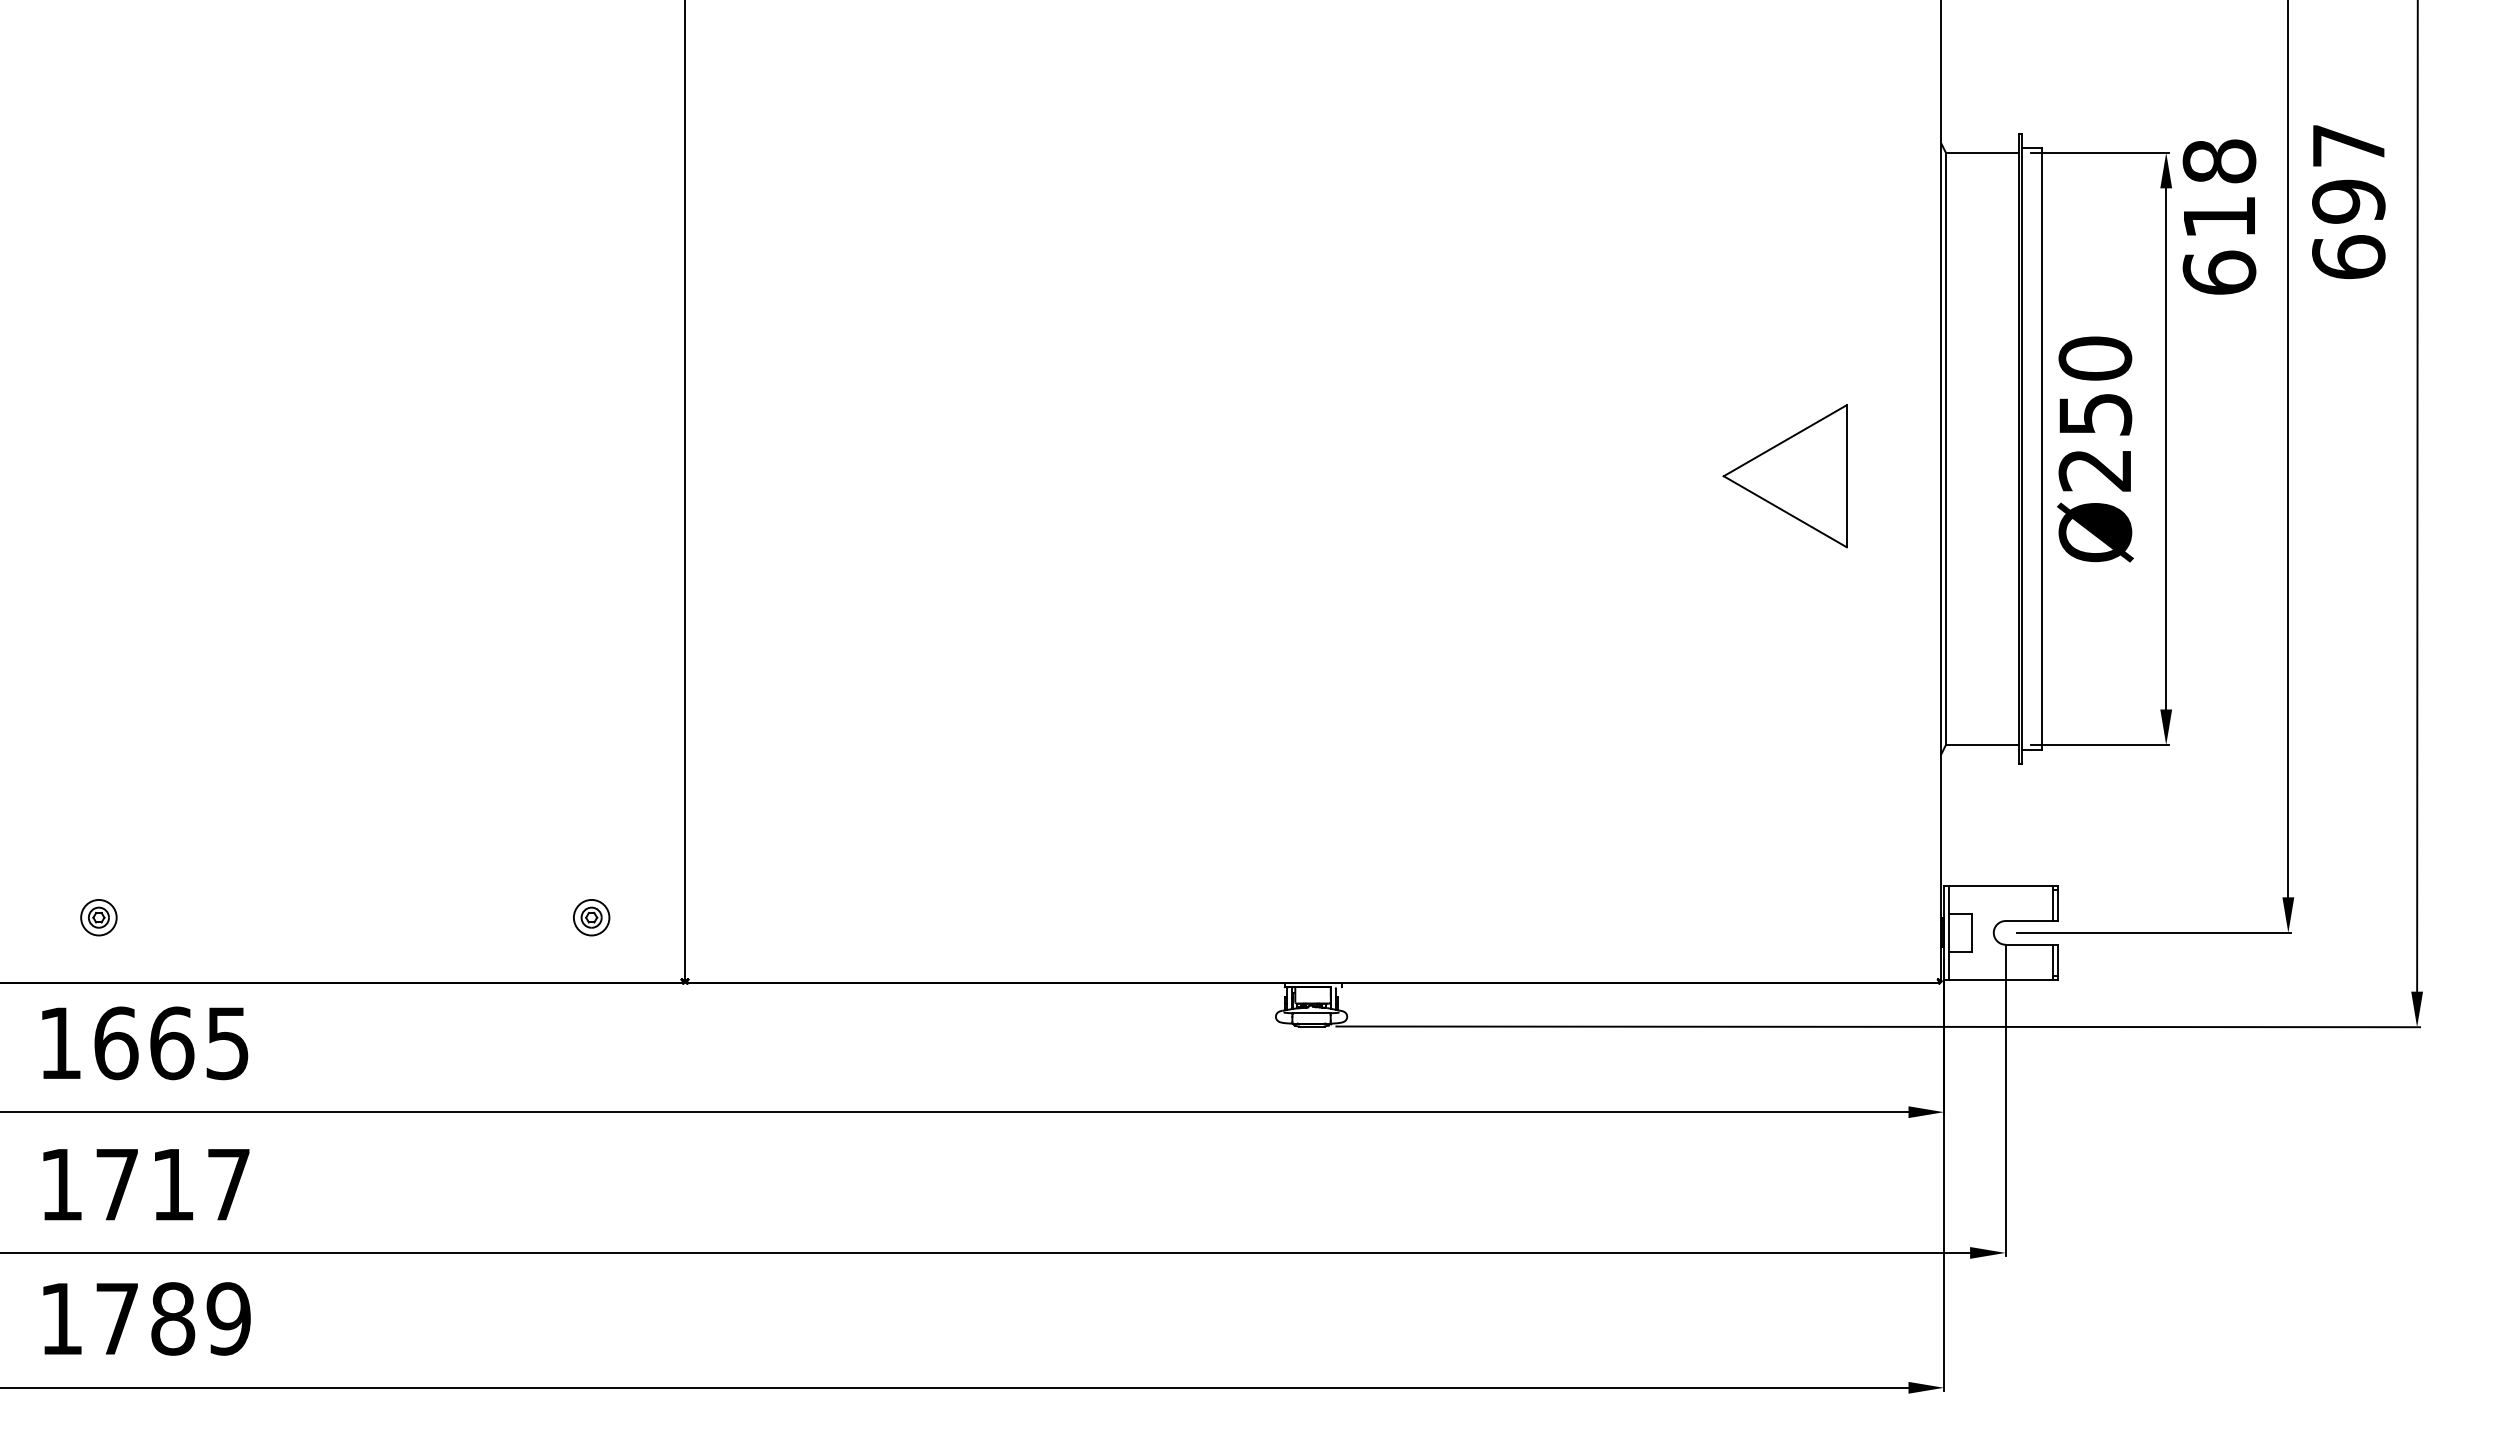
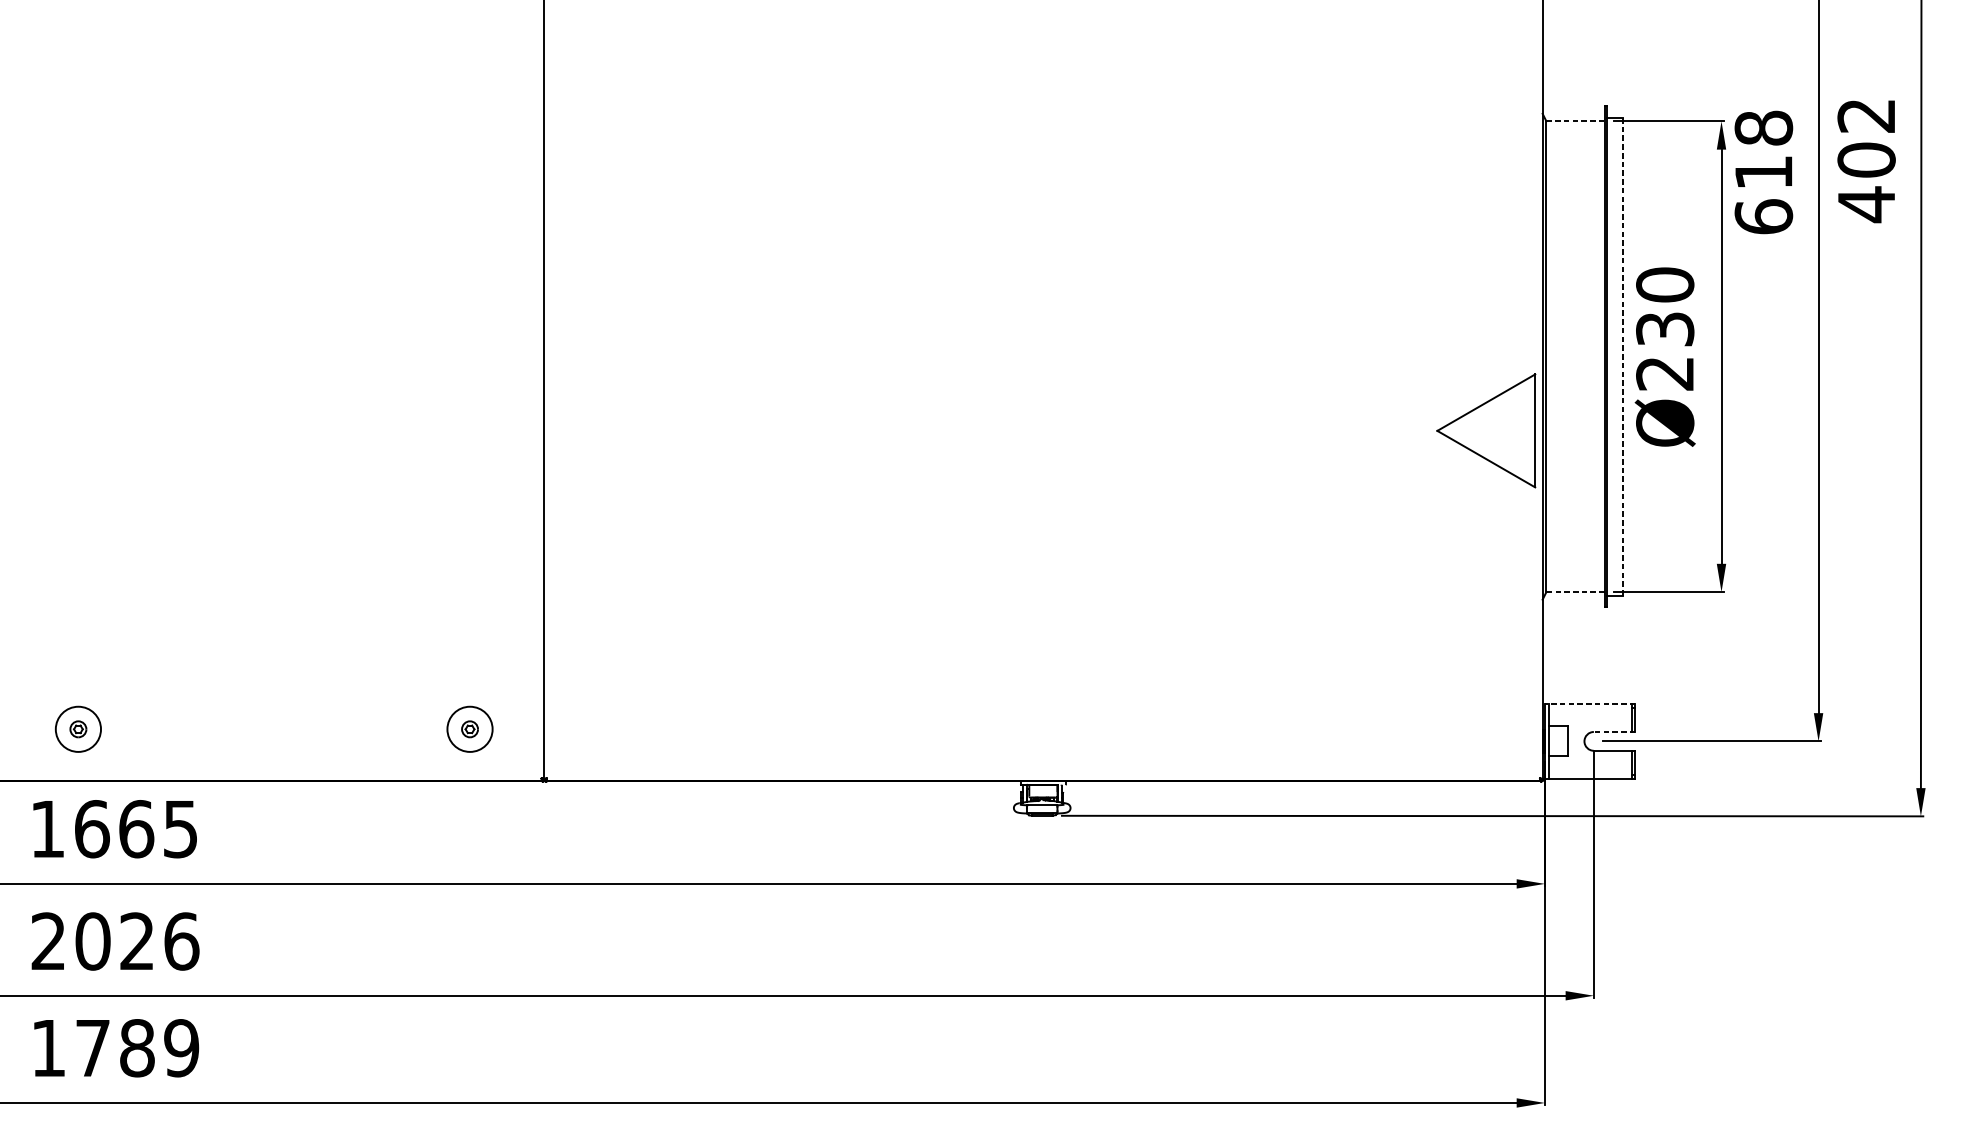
line: (1982, 152) -> (1575, 121), solid -> dashed
text: (2348, 202) -> (1866, 160), 697 -> 402
text: (2094, 414) -> (1664, 329), Ø250 -> Ø230
line: (2042, 448) -> (1623, 356), solid -> dashed
part: (1784, 476) -> (1485, 431), moved
line: (1982, 745) -> (1575, 592), solid -> dashed
line: (2000, 885) -> (1589, 703), solid -> dashed
circle: (98, 917) -> (78, 729), size x1.6
circle: (591, 917) -> (469, 729), size x1.6
line: (2031, 921) -> (1614, 732), solid -> dashed
text: (145, 1184) -> (115, 941), 1717 -> 2026

